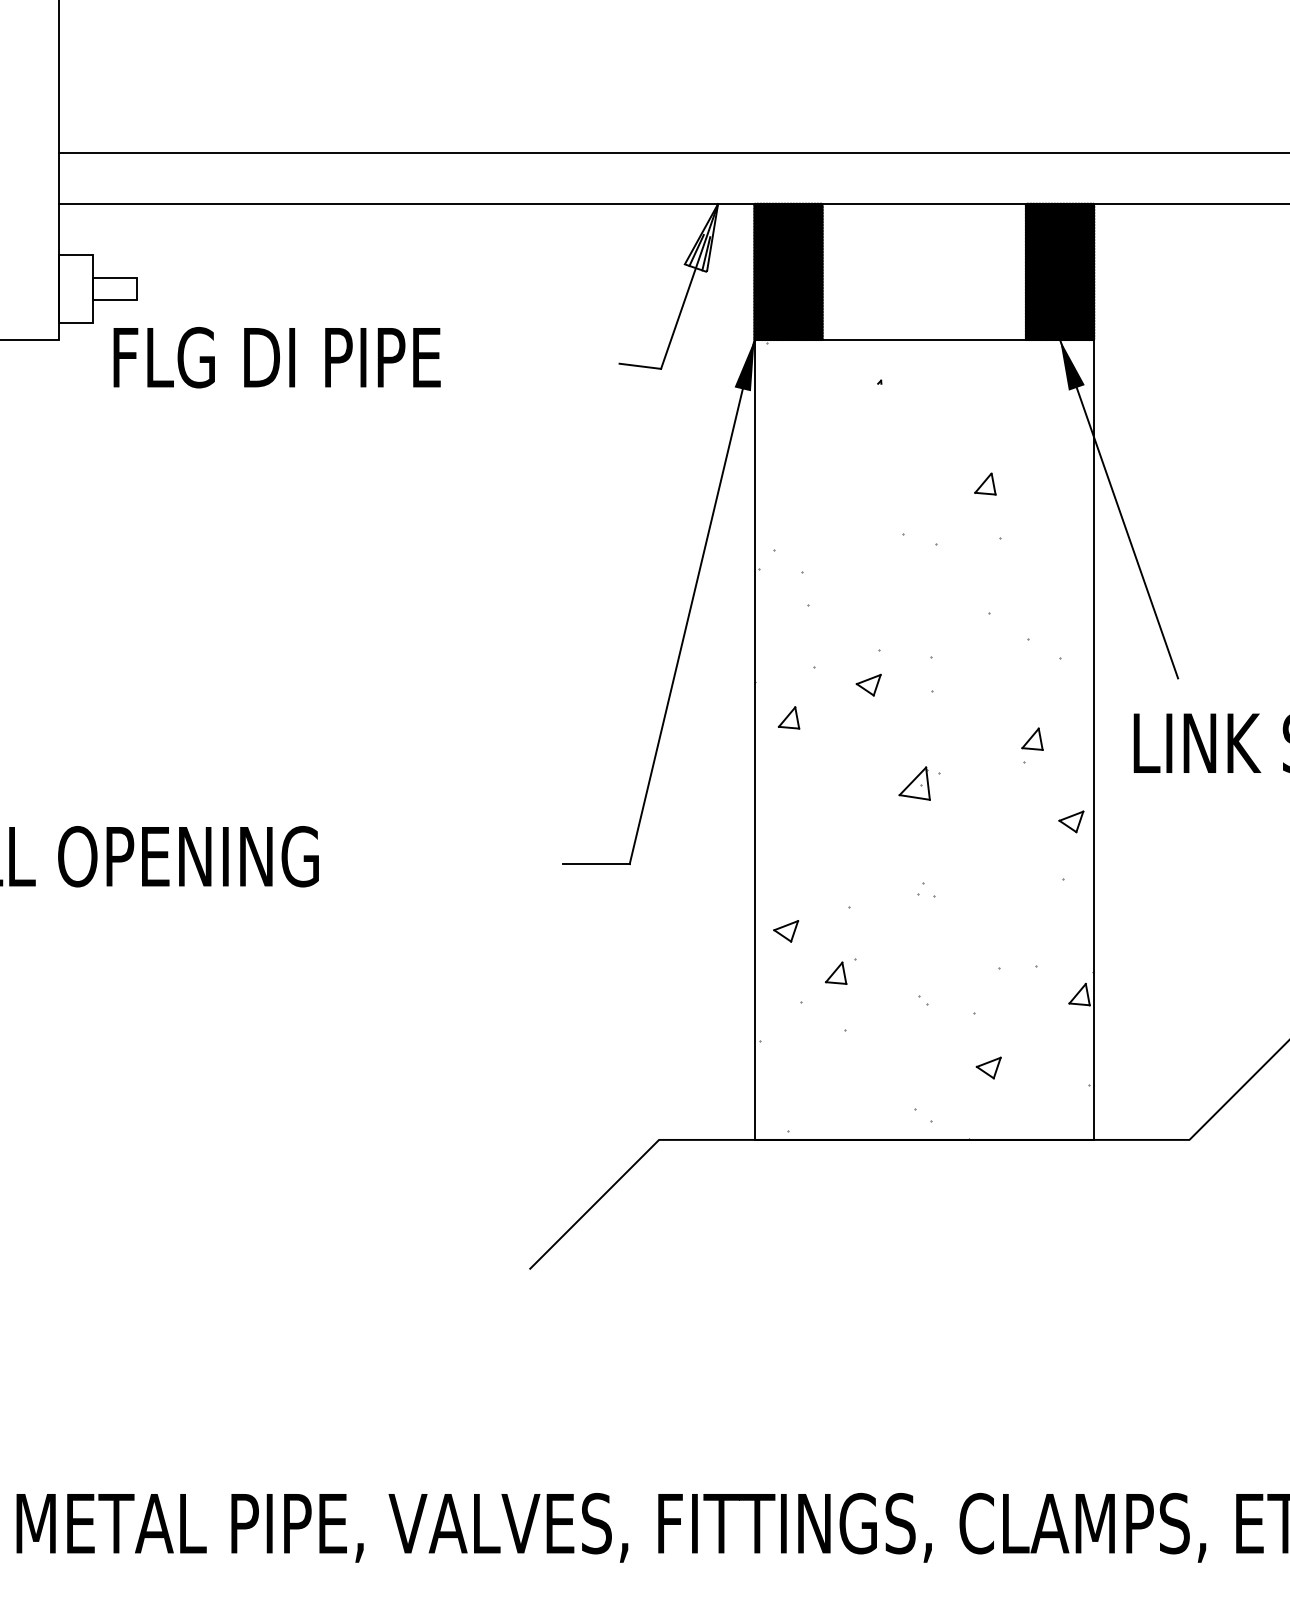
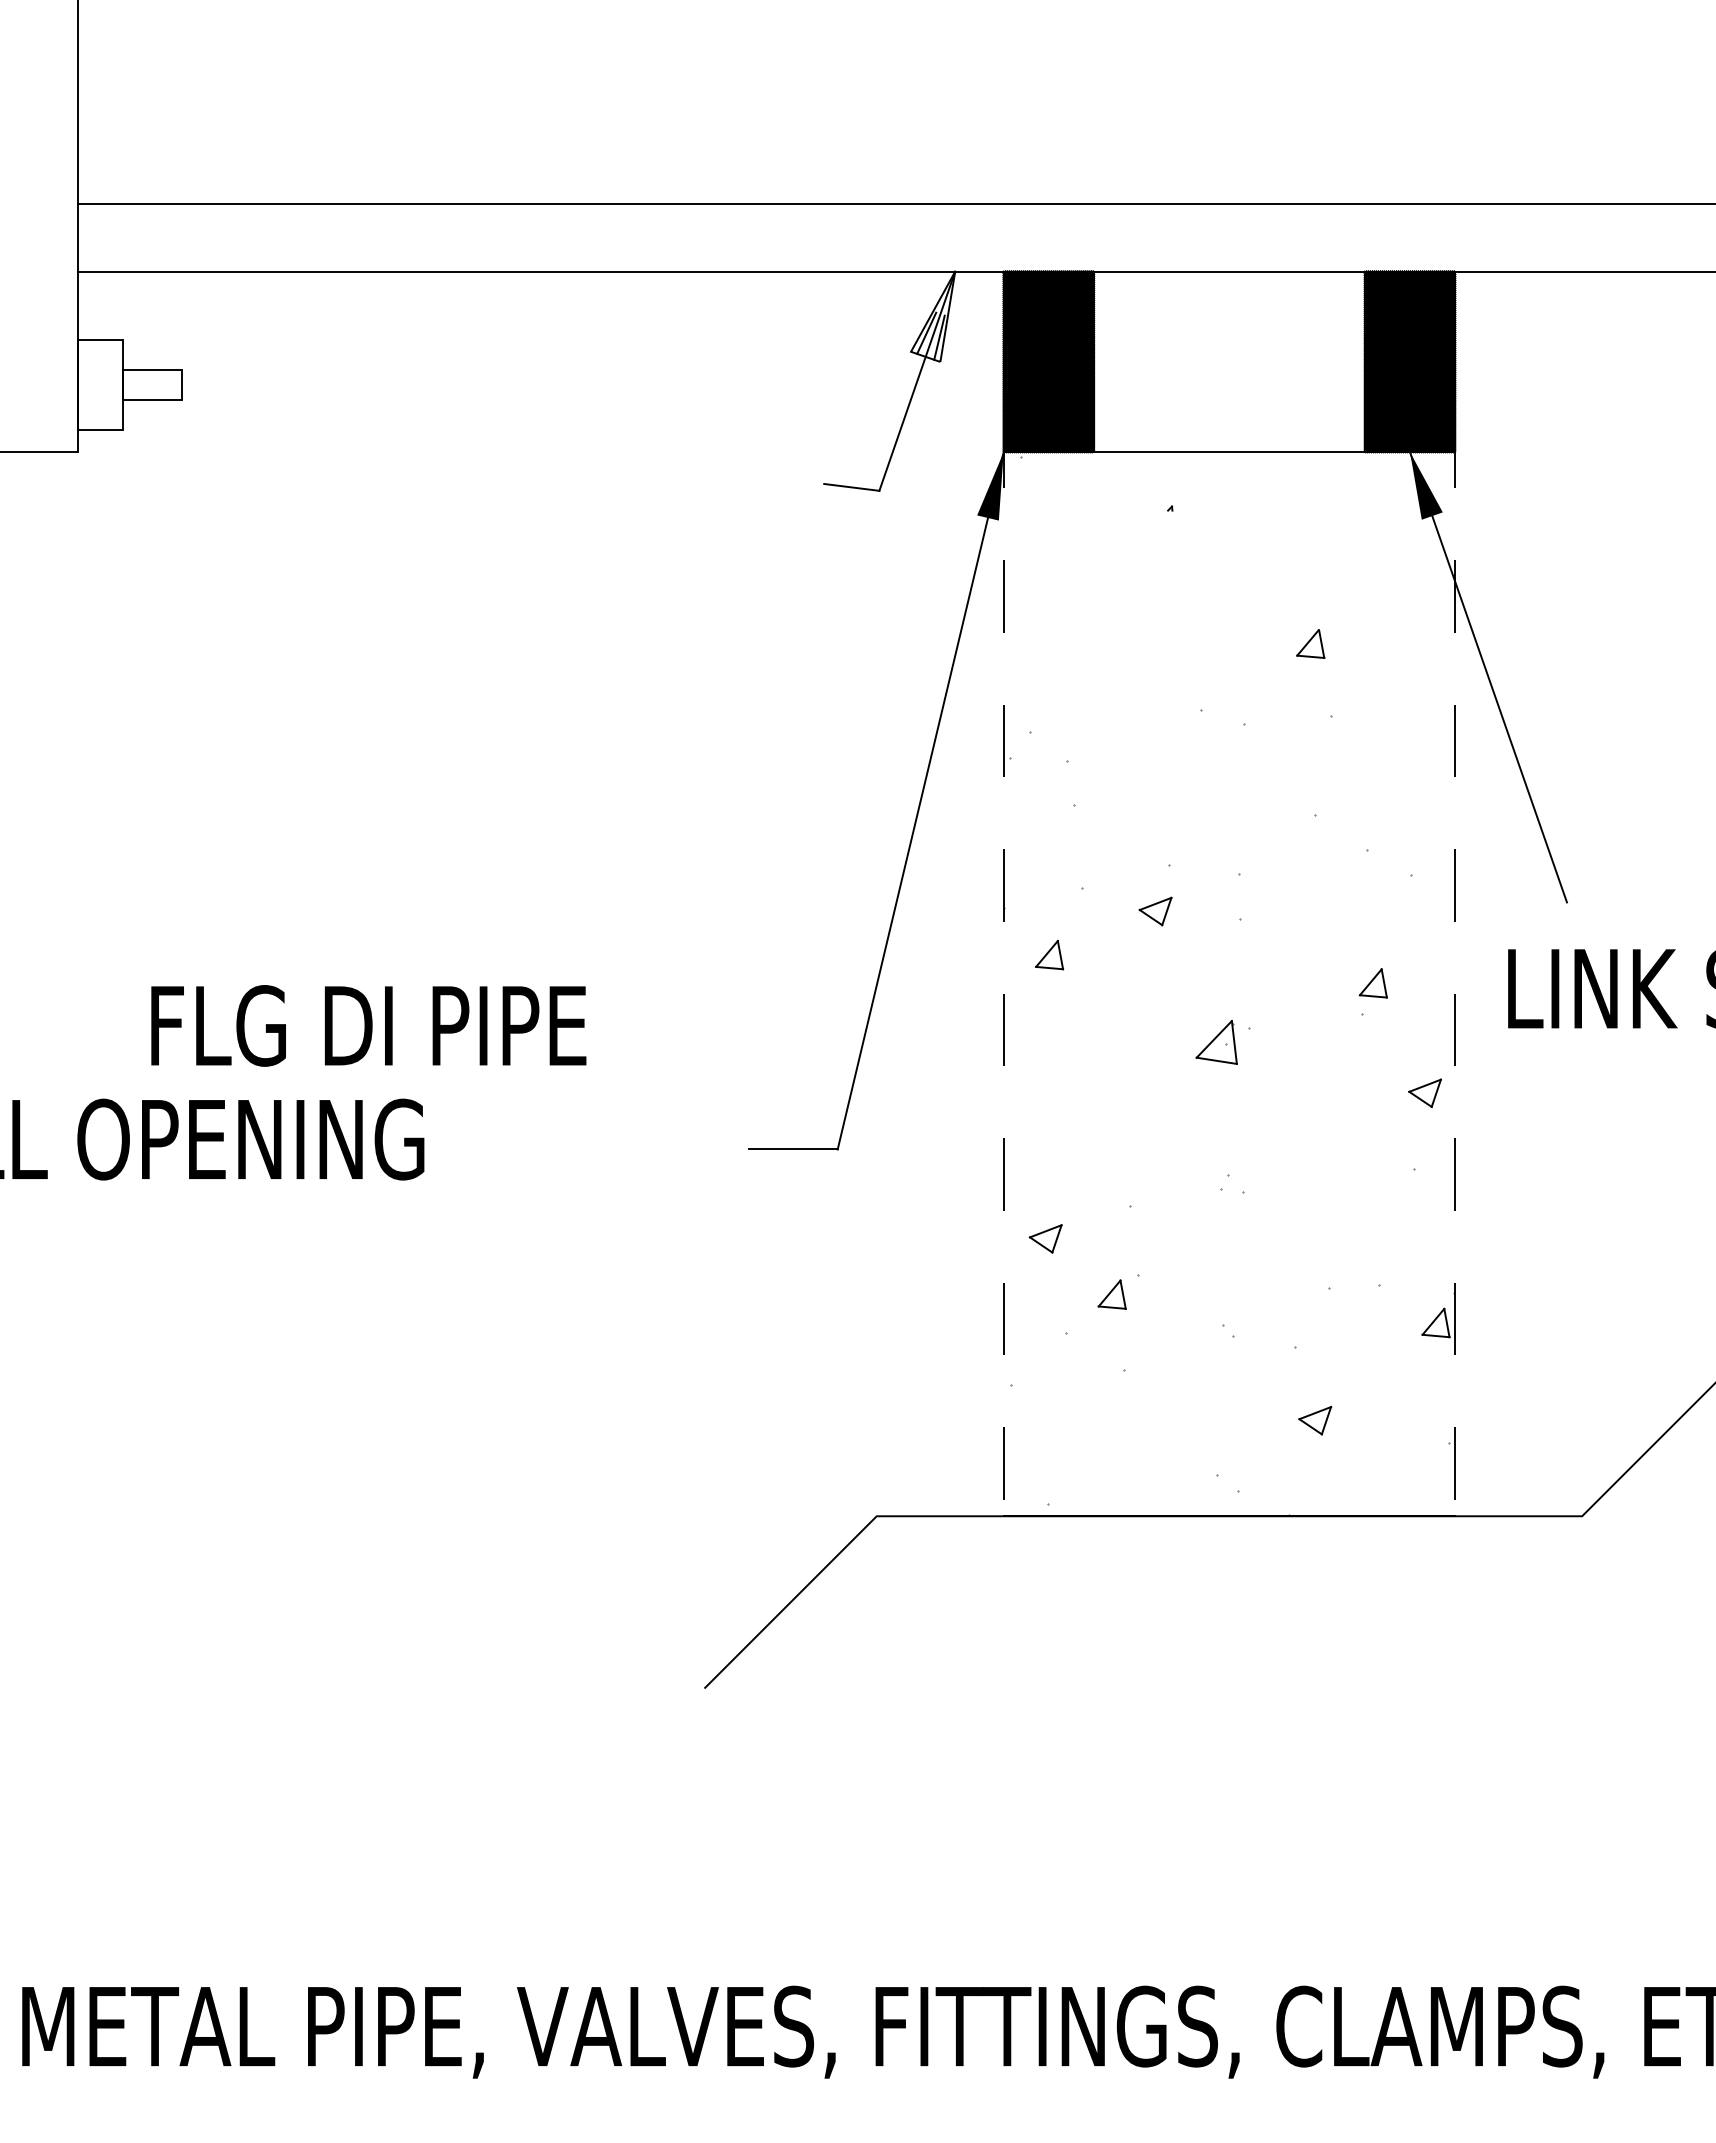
text: (276, 357) -> (368, 1025), moved
line: (754, 672) -> (1003, 894), solid -> dashed
line: (1094, 672) -> (1455, 894), solid -> dashed

